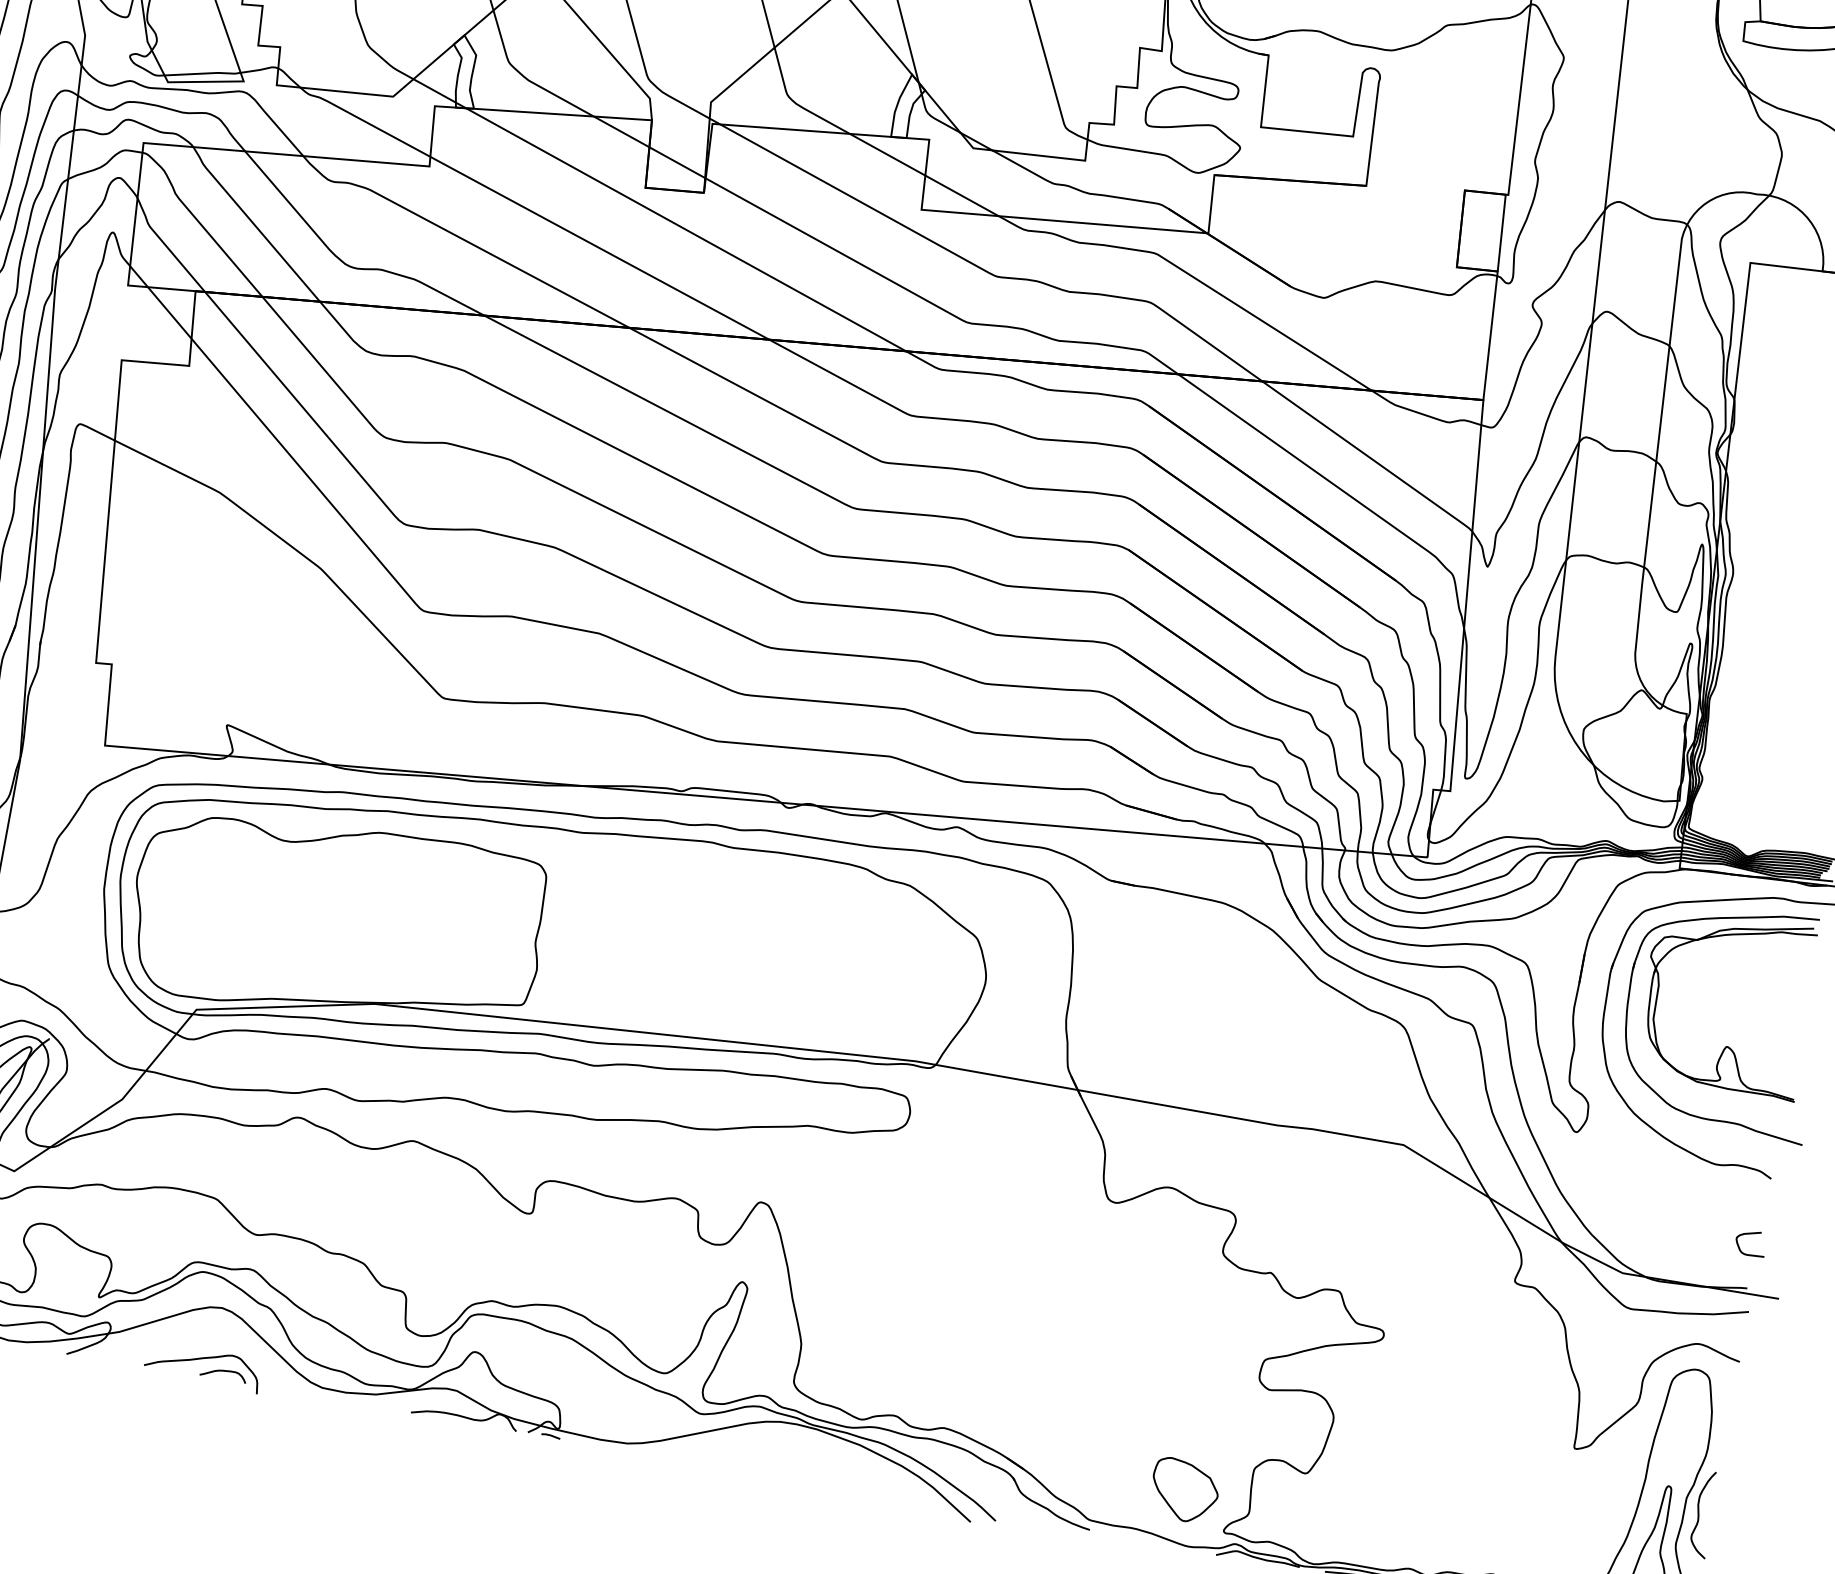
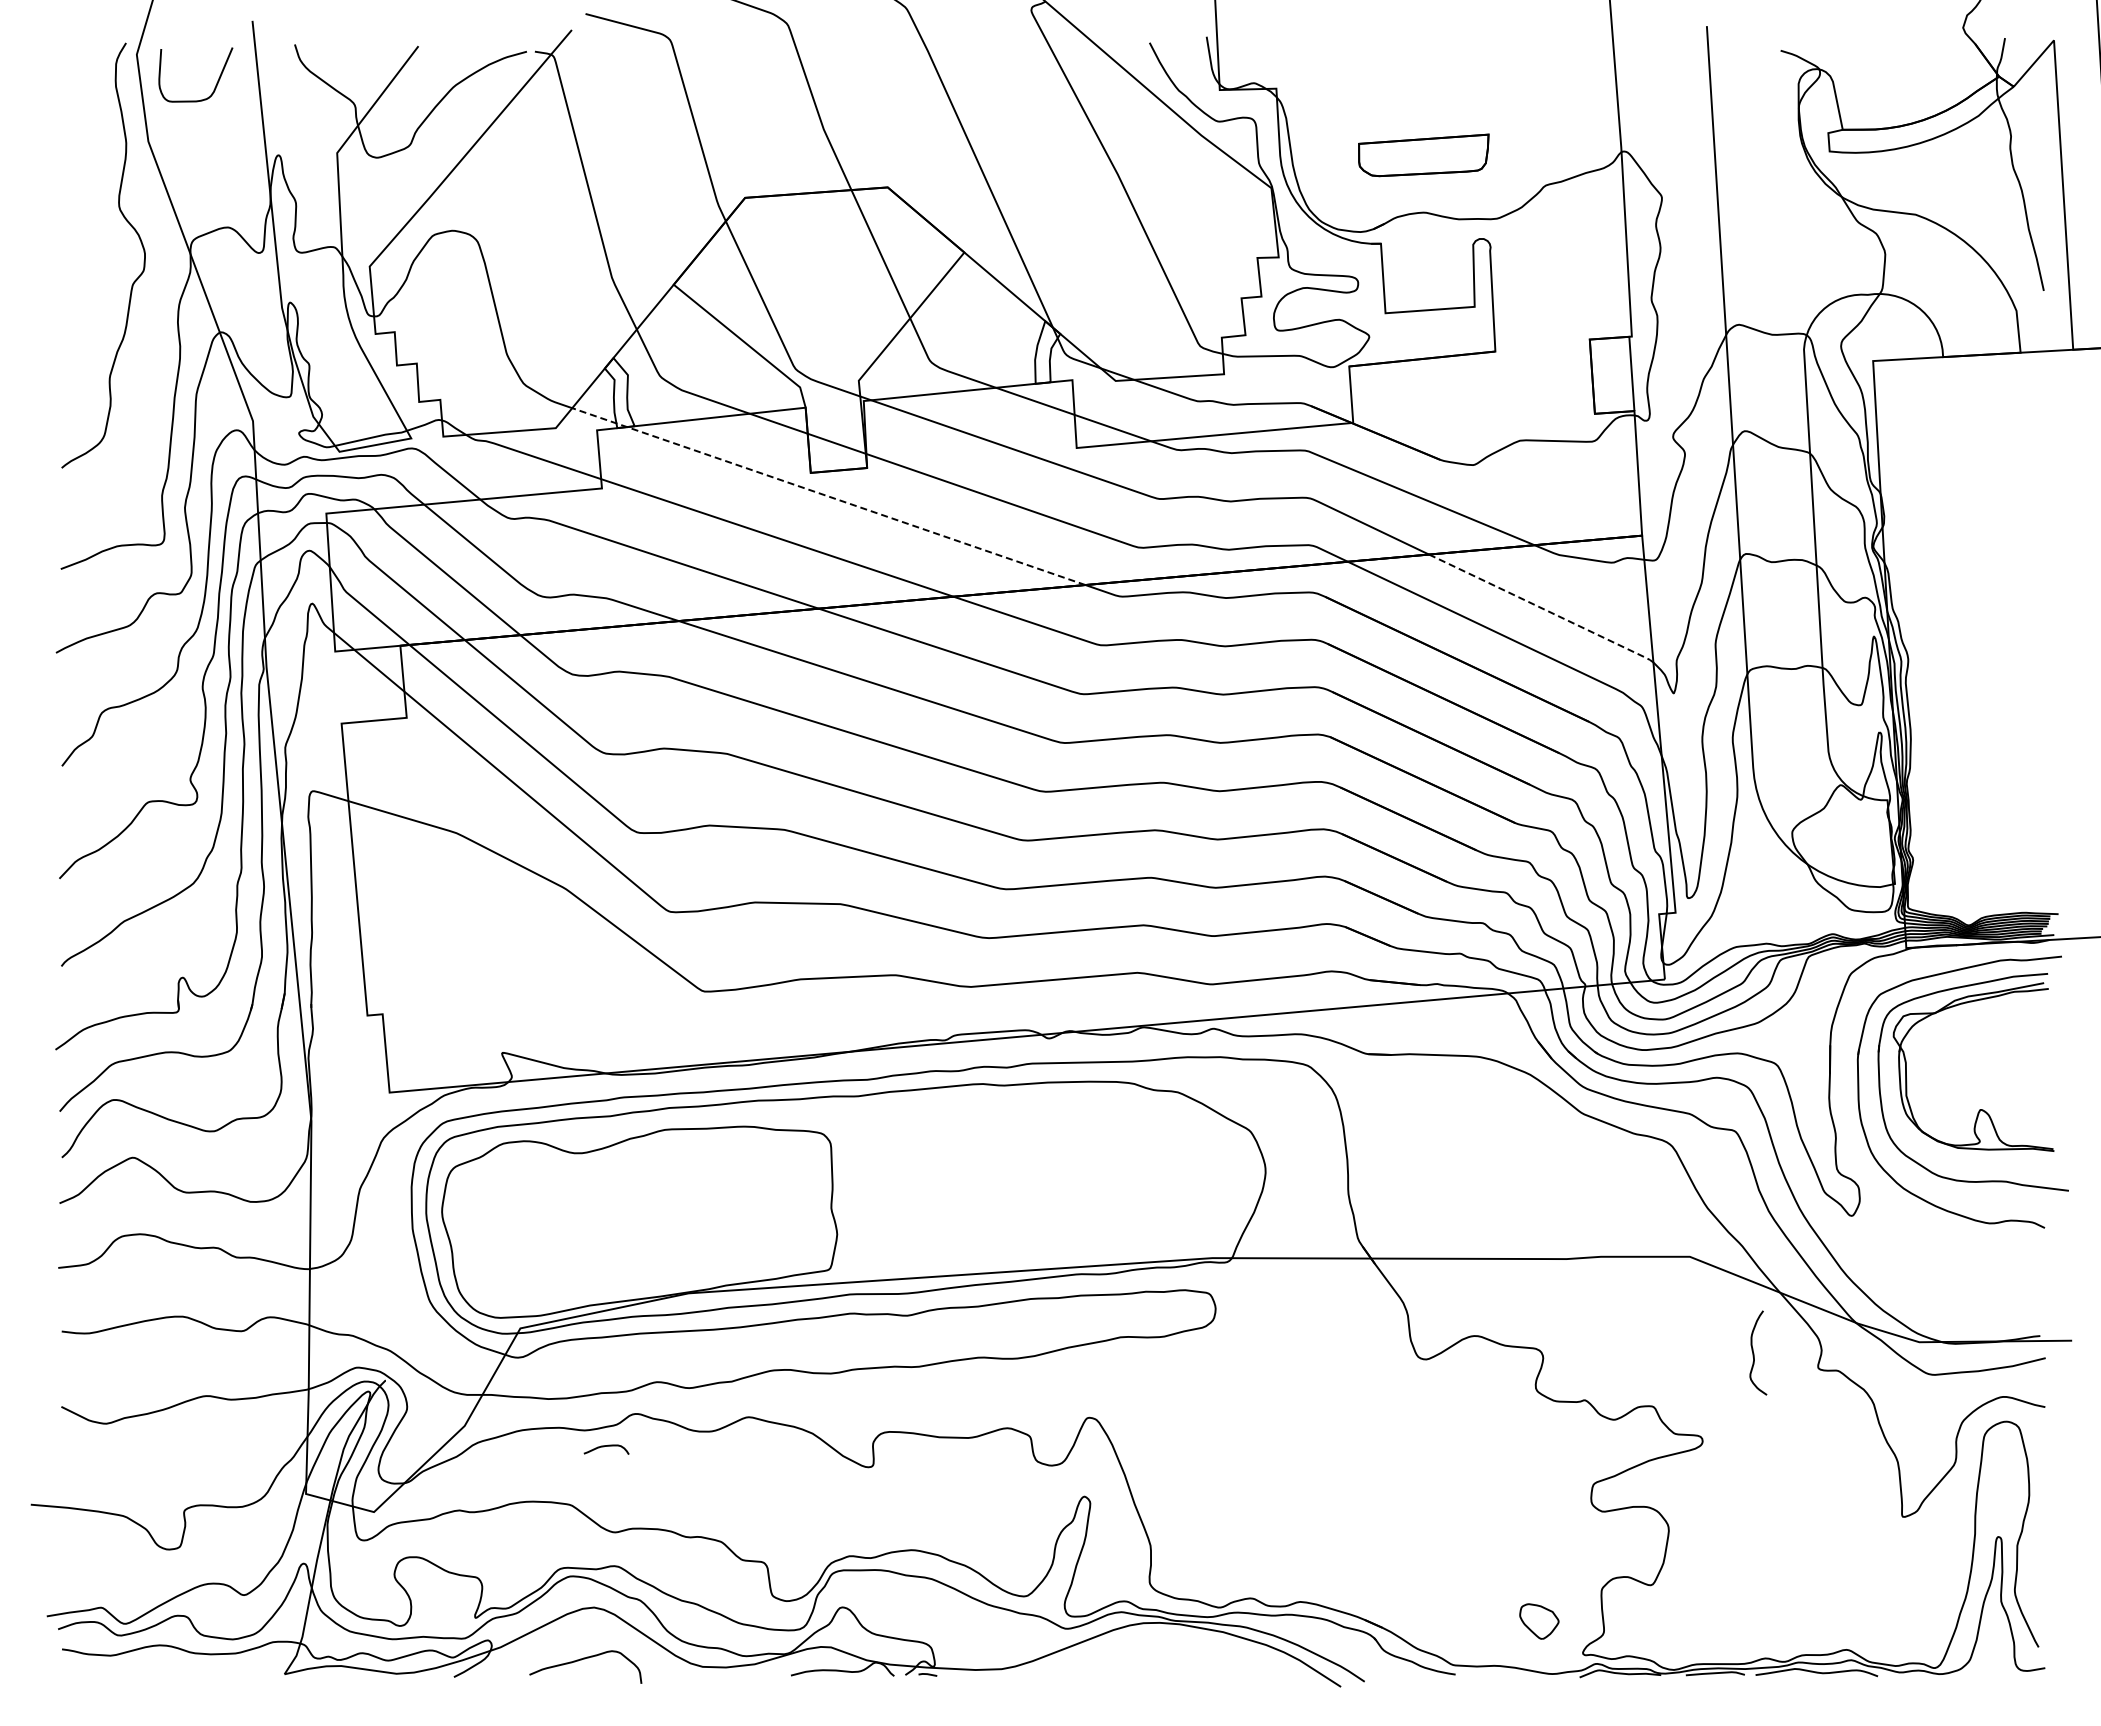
line: (659, 215) -> (828, 496), solid -> dashed
line: (1368, 456) -> (1542, 608), solid -> dashed
curve: (1750, 1234) -> (2034, 1284), removed
curve: (221, 1372) -> (604, 1447), moved
part: (1185, 1490) -> (1539, 1621), size x0.6
curve: (1699, 1514) -> (1754, 1353), moved

